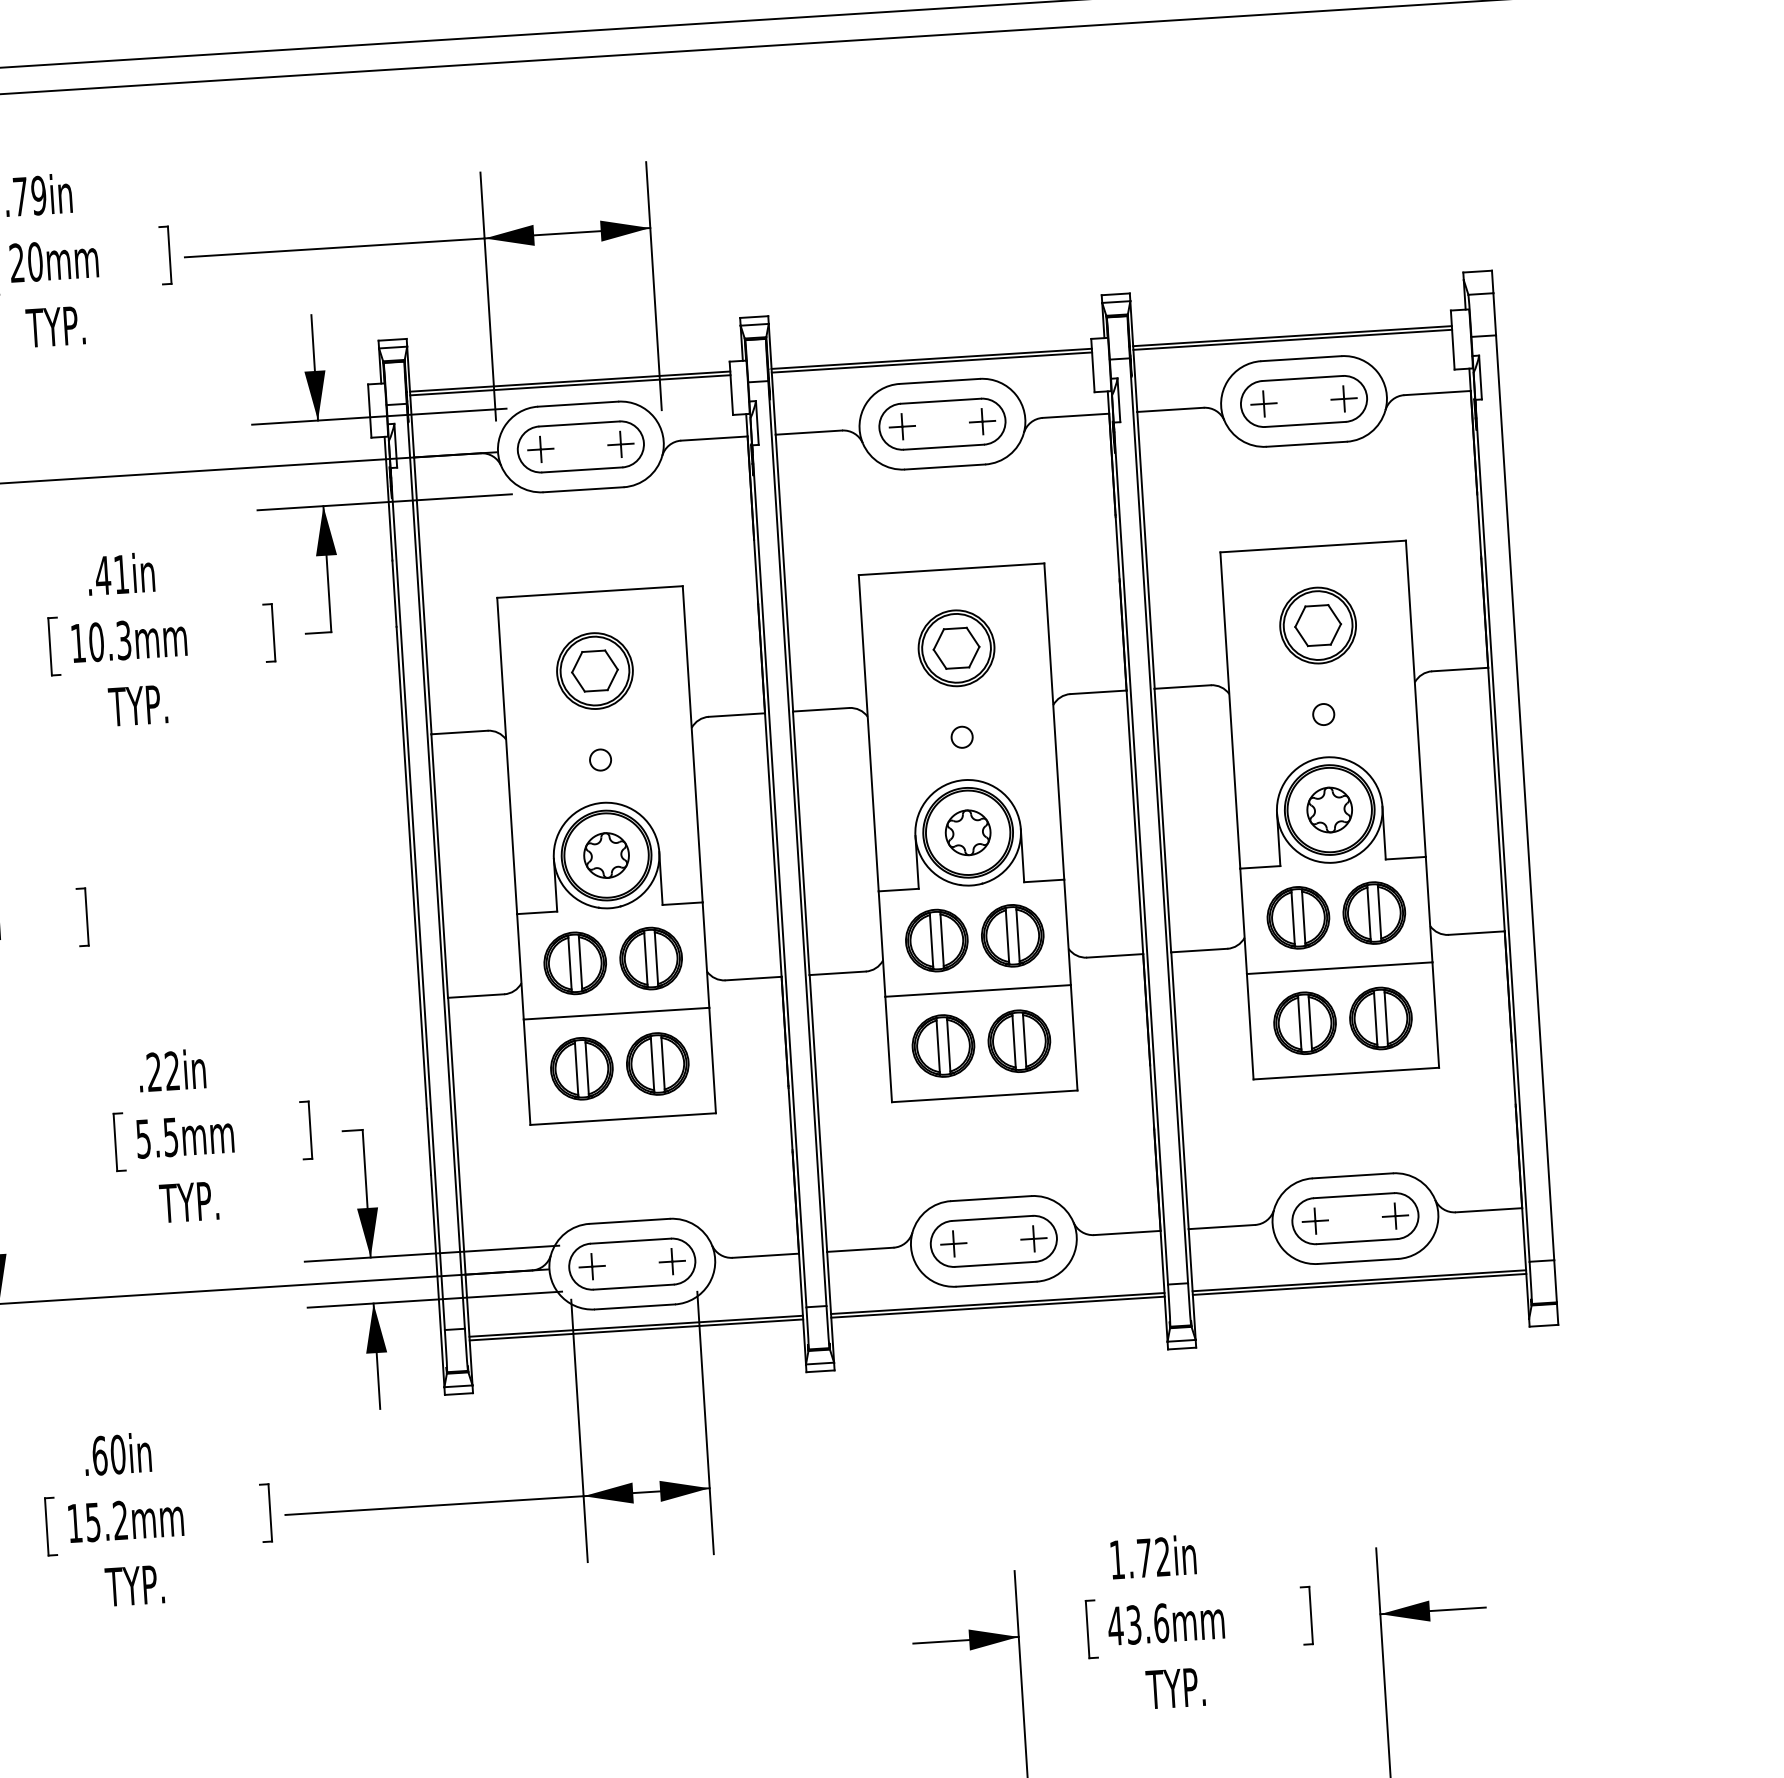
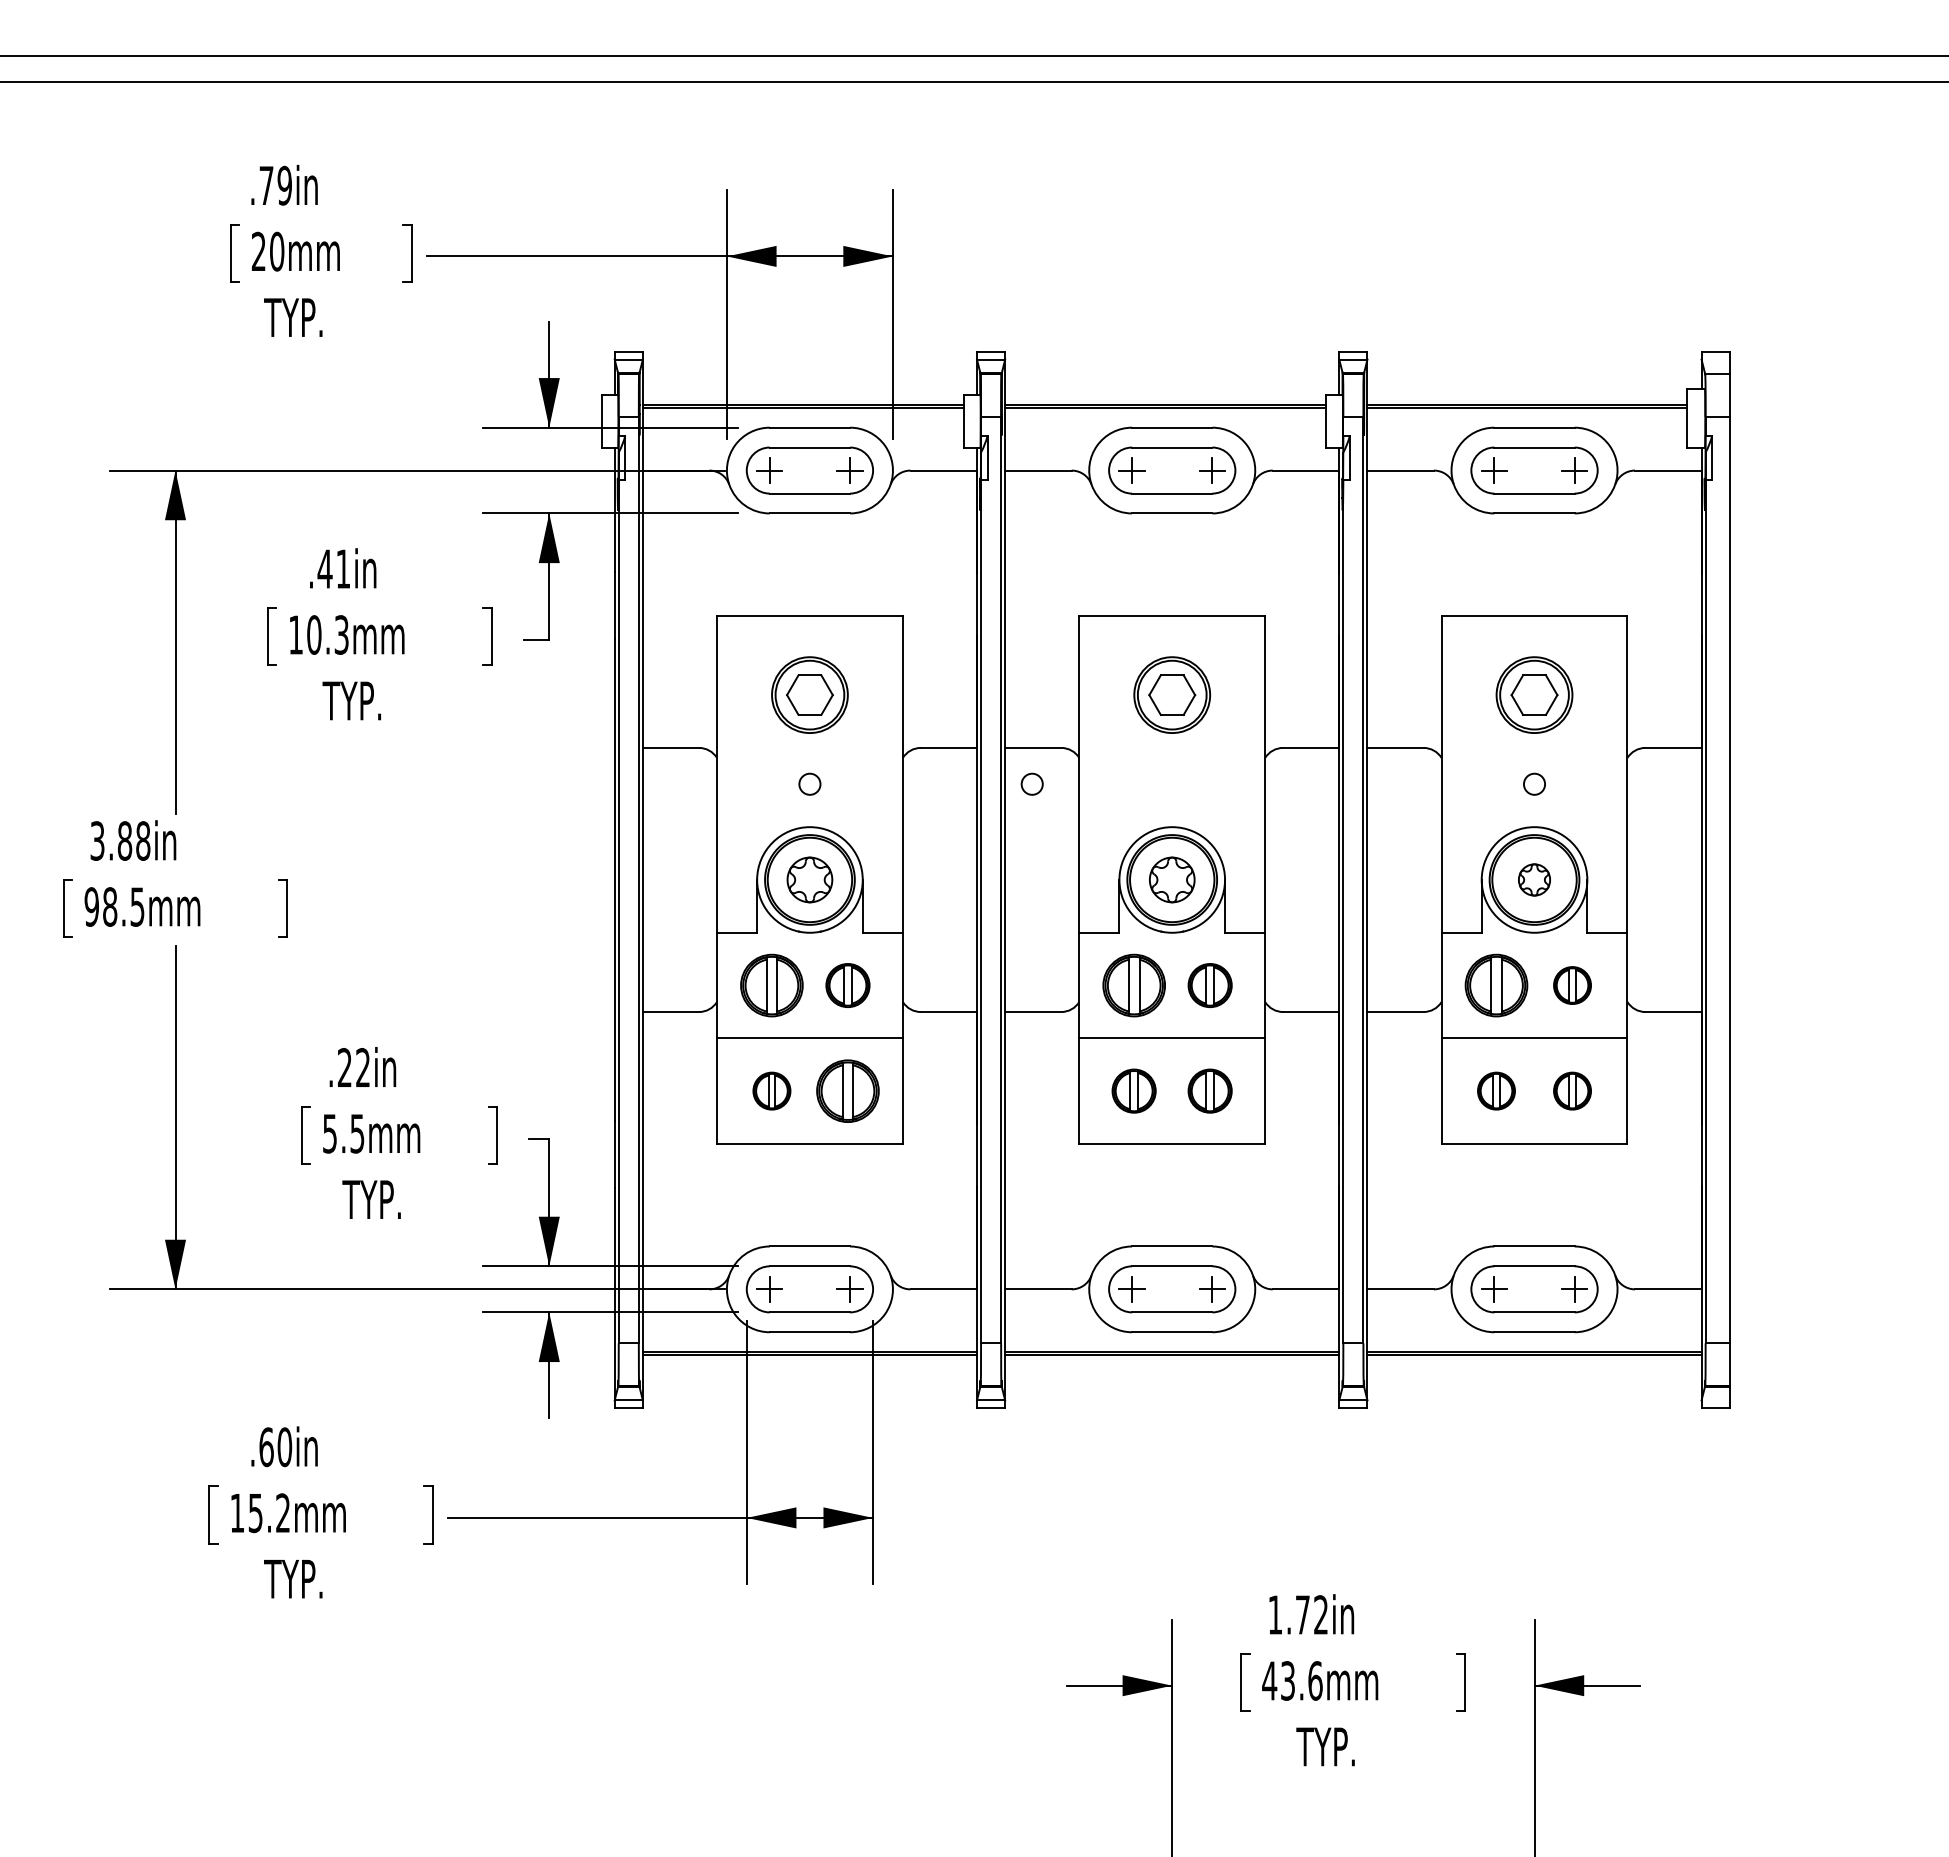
circle: (961, 736) -> (1031, 783), moved
part: (1329, 809) -> (1534, 879), size x0.7
part: (1374, 912) -> (1572, 985), size x0.6
part: (1011, 935) -> (1209, 985), size x0.7
part: (650, 958) -> (847, 985), size x0.7
part: (1380, 1017) -> (1572, 1090), size x0.6
part: (1305, 1022) -> (1496, 1090), size x0.6
part: (1018, 1040) -> (1209, 1090), size x0.7
part: (942, 1045) -> (1133, 1090), size x0.7
part: (581, 1068) -> (771, 1090), size x0.6

